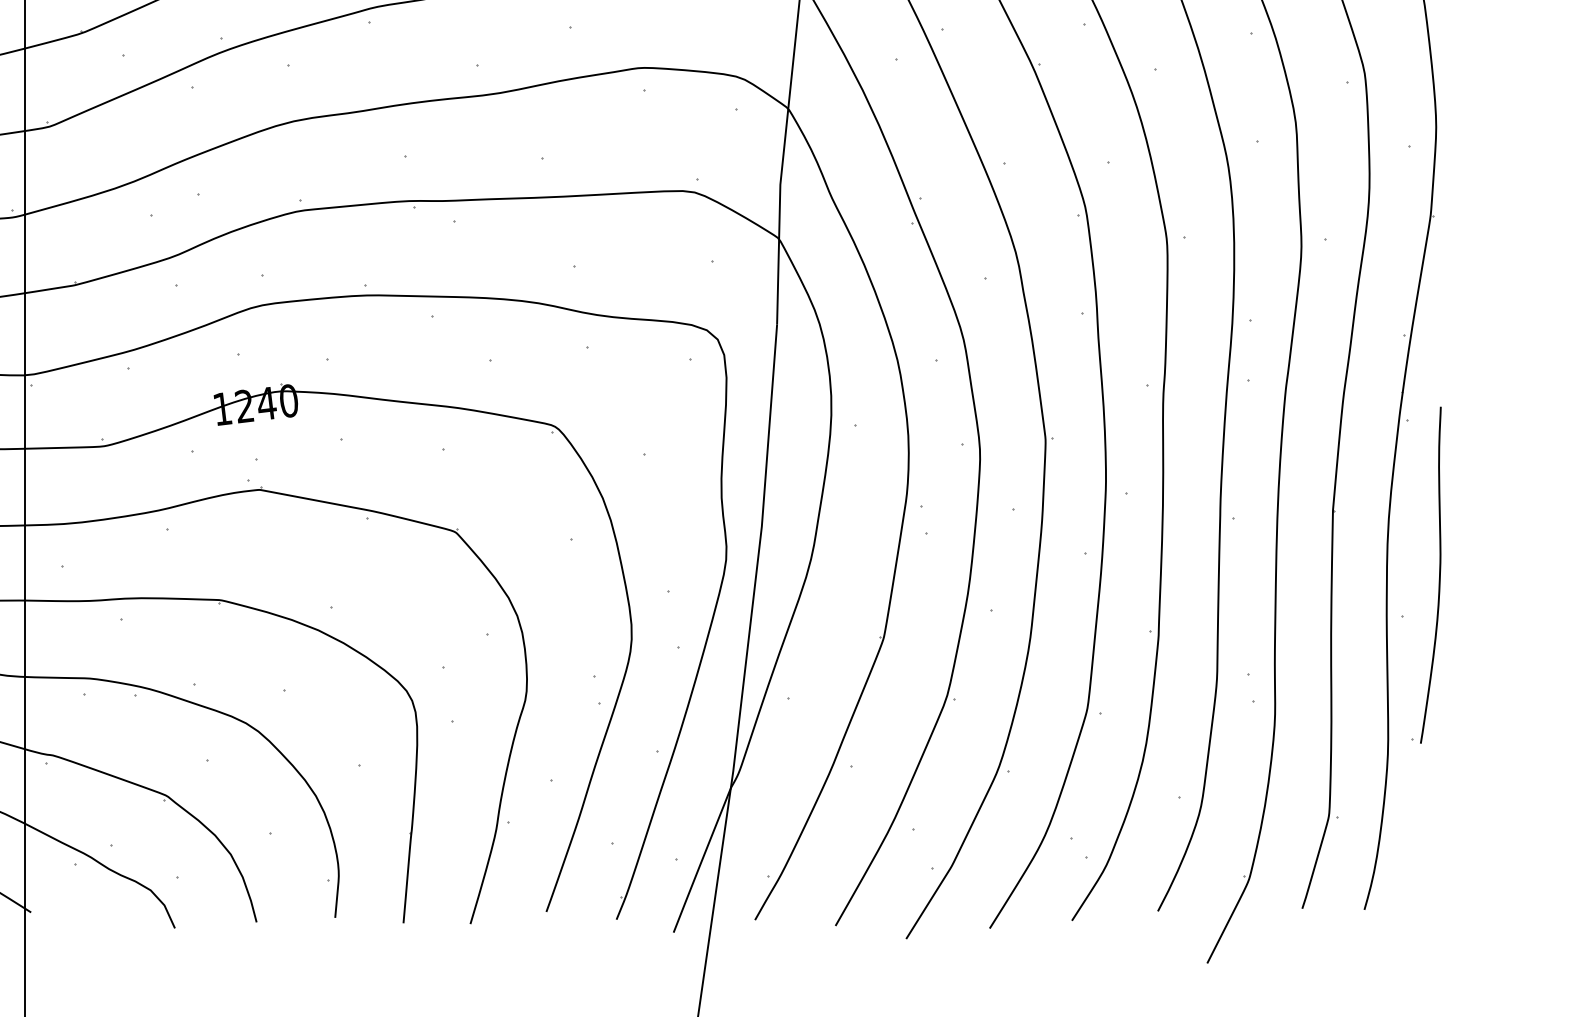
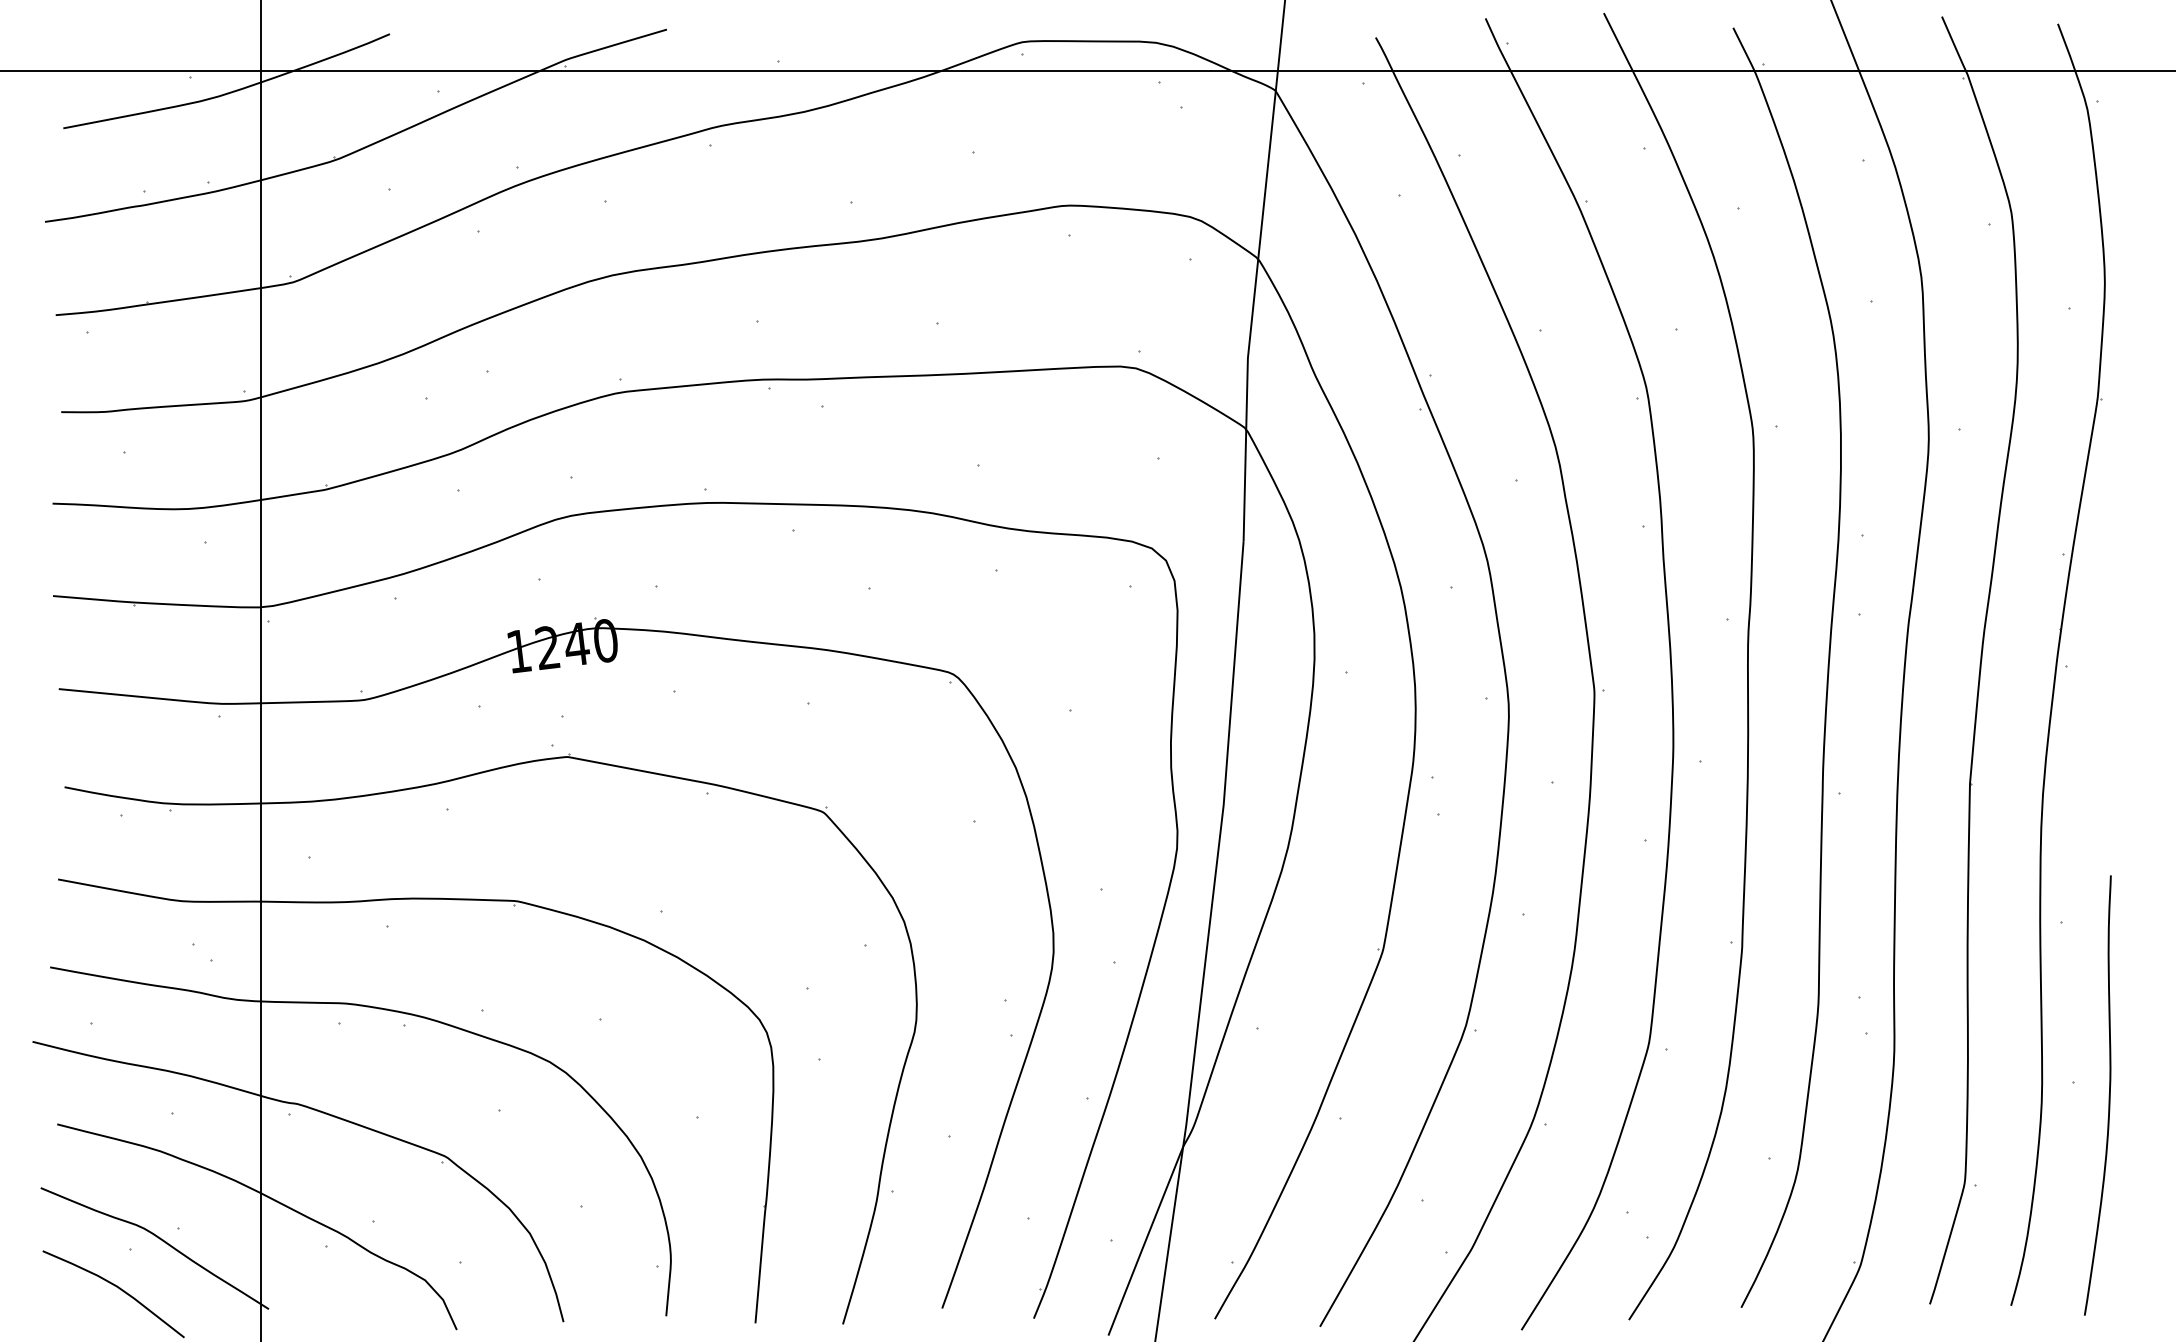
curve: (1438, 575) -> (2108, 1095), moved

